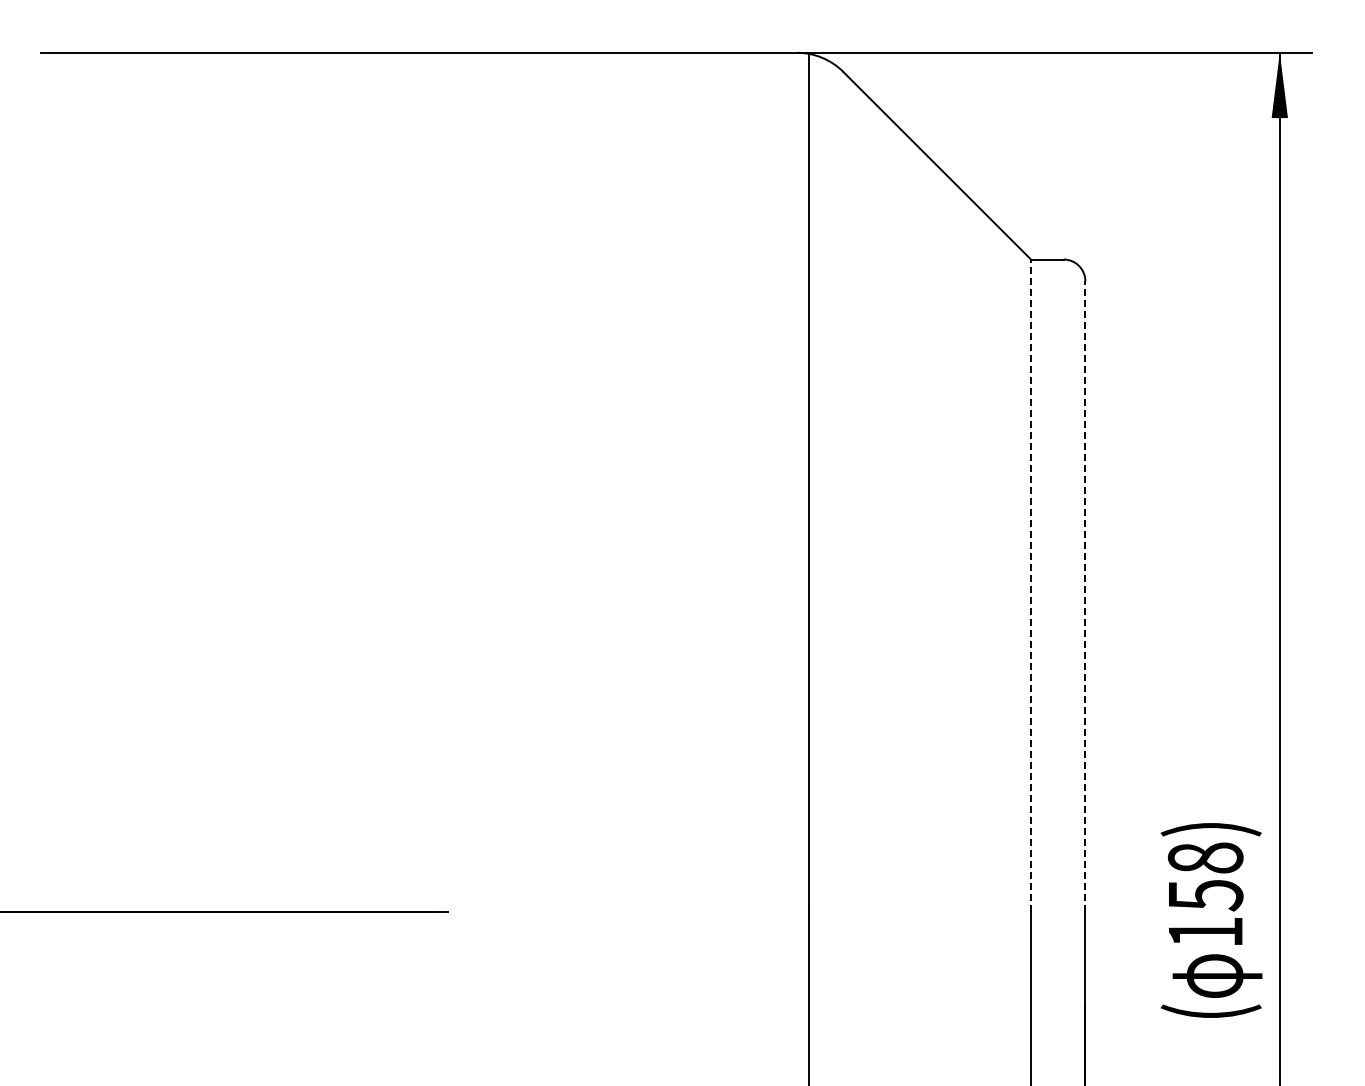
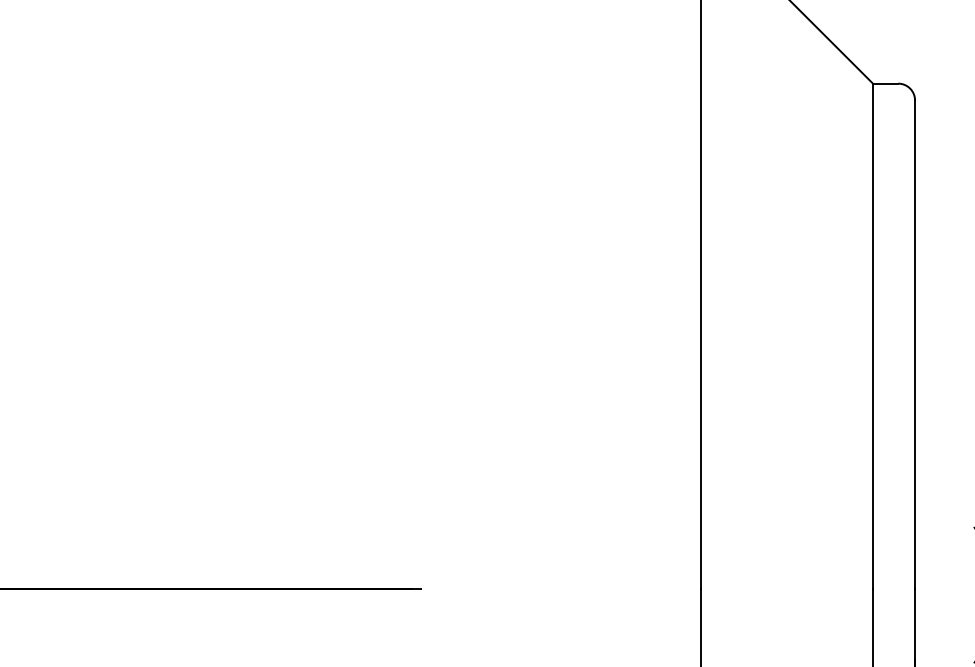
line: (1031, 585) -> (873, 335), dashed -> solid
line: (1085, 596) -> (915, 344), dashed -> solid

